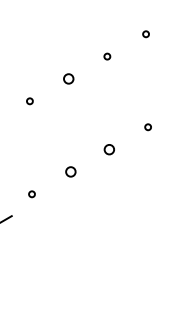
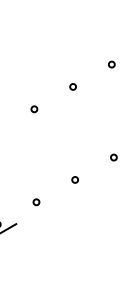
circle: (68, 78) -> (72, 86), size x0.62
circle: (109, 149) -> (113, 157), size x0.62
circle: (70, 171) -> (74, 179), size x0.62

